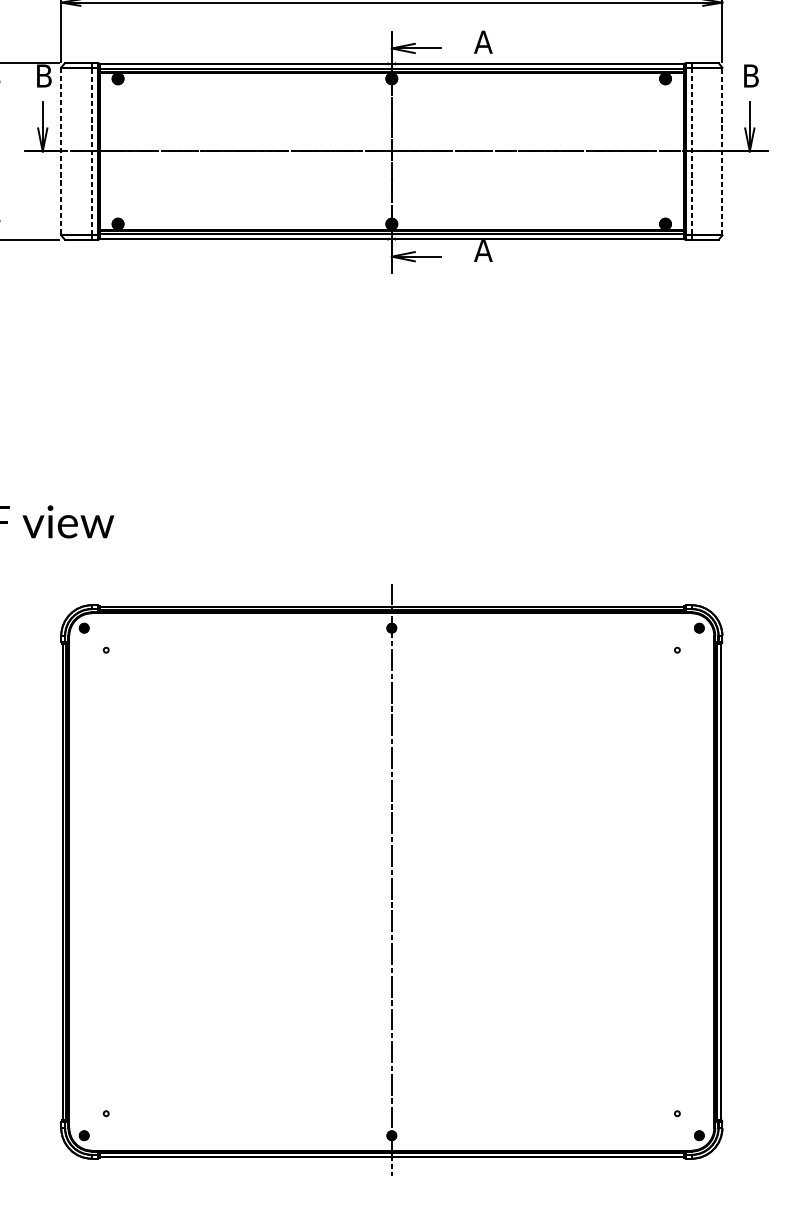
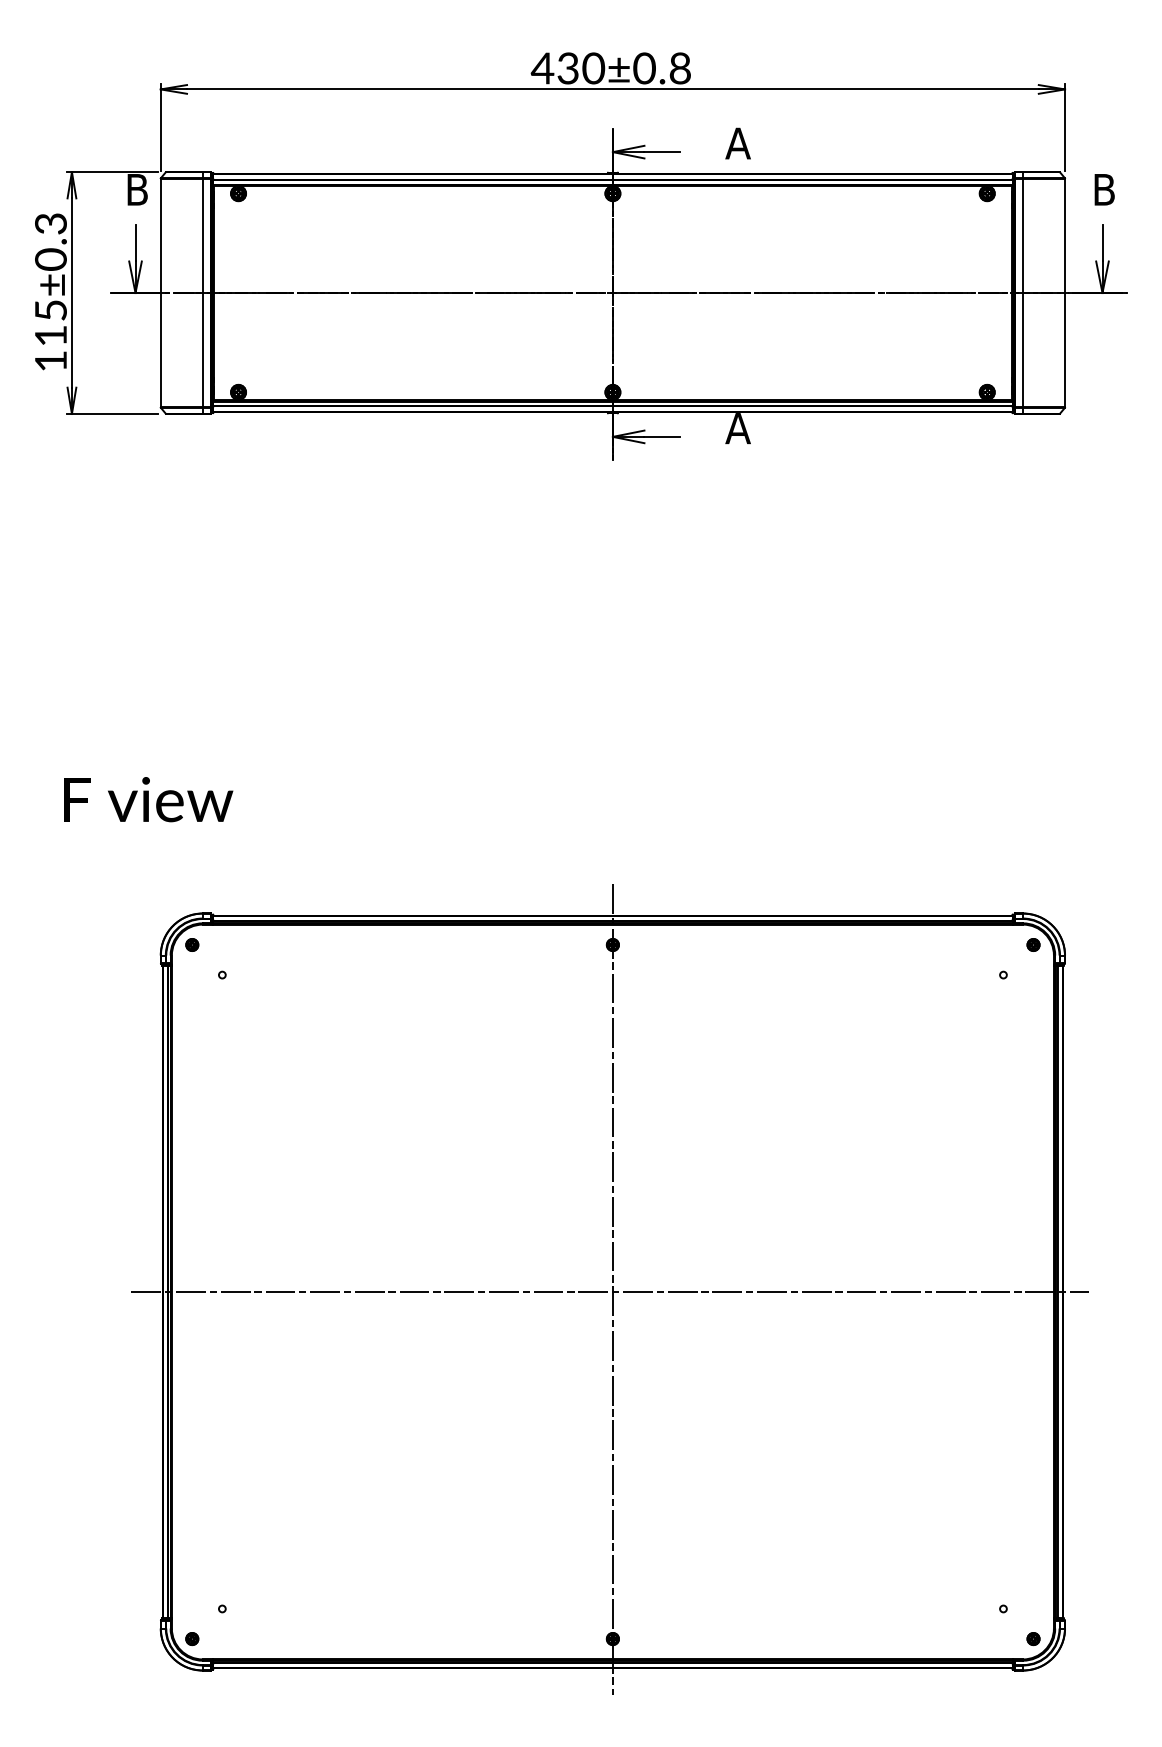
line: (61, 151) -> (160, 293), dashed -> solid
line: (91, 151) -> (202, 292), dashed -> solid
line: (692, 151) -> (1023, 293), dashed -> solid
line: (722, 151) -> (1065, 292), dashed -> solid
line: (389, 882) -> (609, 1292), added

